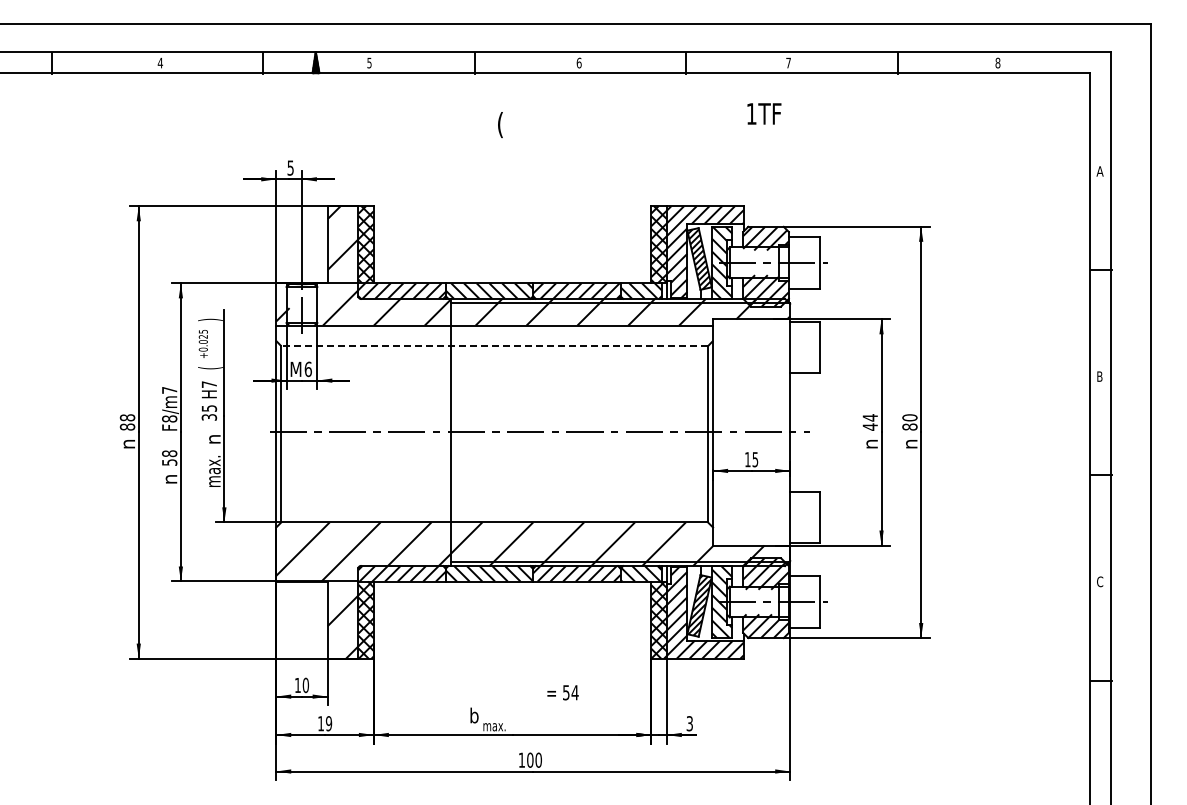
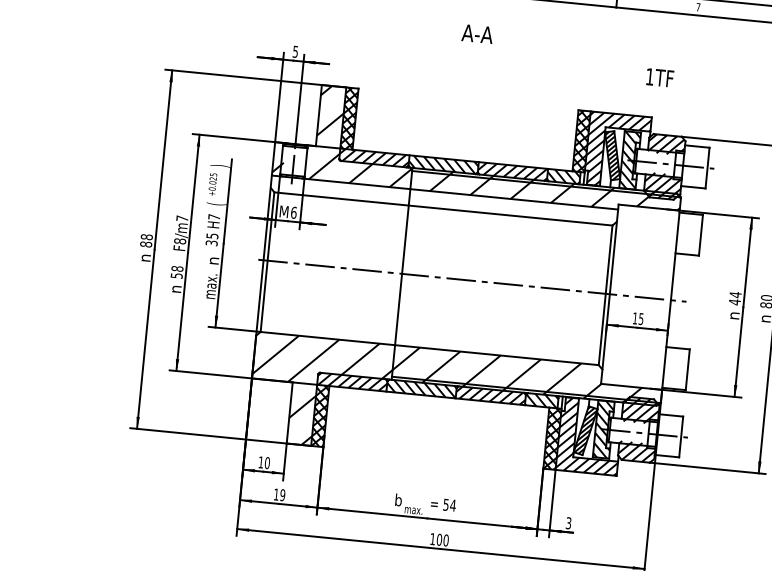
text: (764, 113) -> (660, 77), moved
text: (515, 125) -> (477, 35), ( -> A-A
line: (494, 346) -> (443, 209), dashed -> solid
text: (562, 692) -> (443, 504), moved

